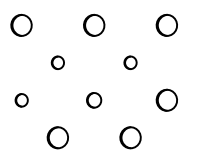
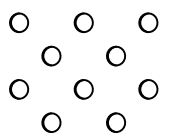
part: (57, 62) -> (51, 55), size x1.67
part: (129, 62) -> (115, 55), size x1.67
part: (21, 100) -> (19, 89), size x1.67
part: (93, 100) -> (83, 89), size x1.43

